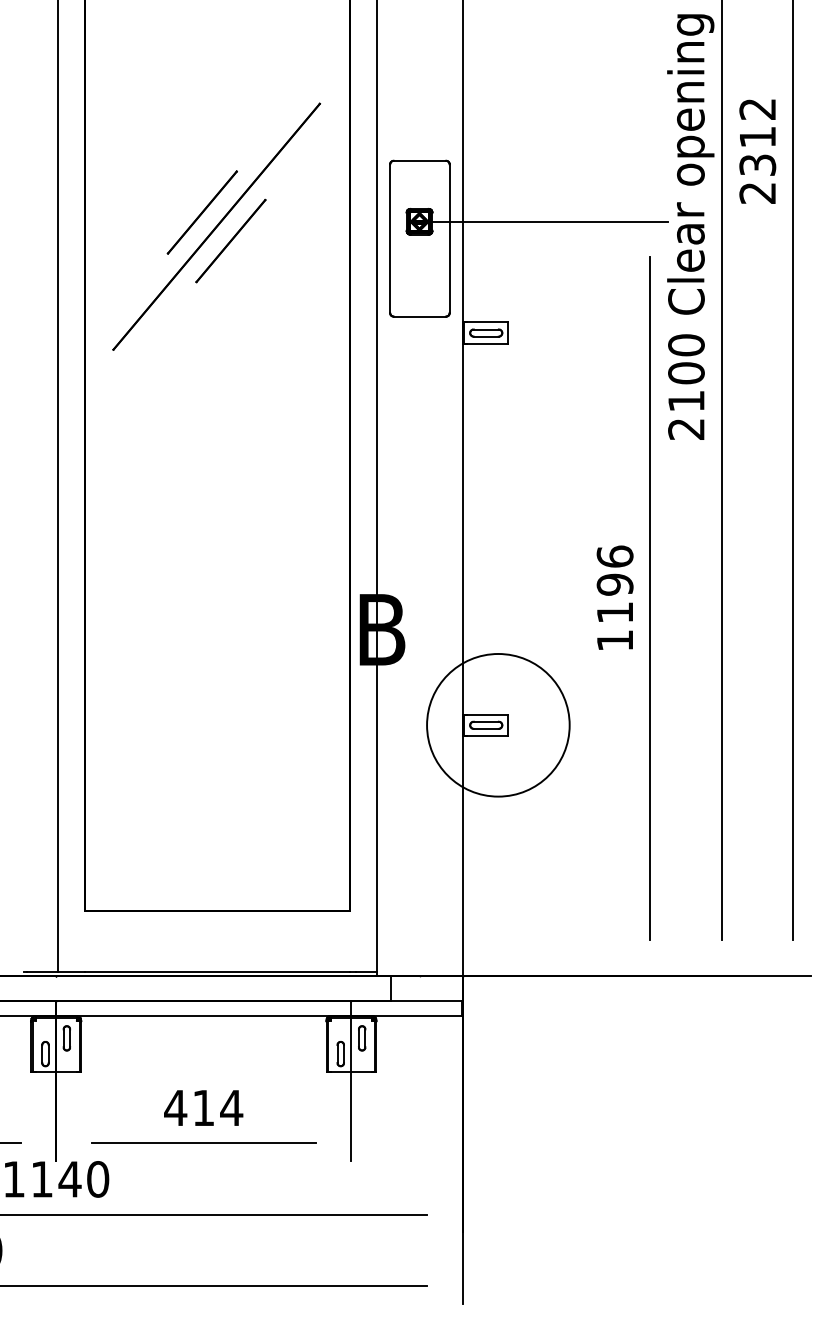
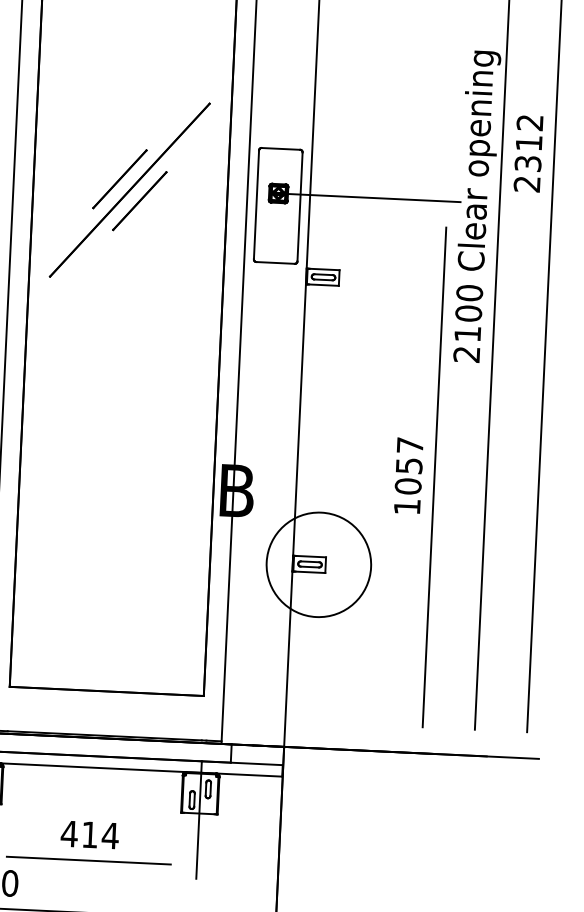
text: (614, 584) -> (408, 465), 1196 -> 1057

